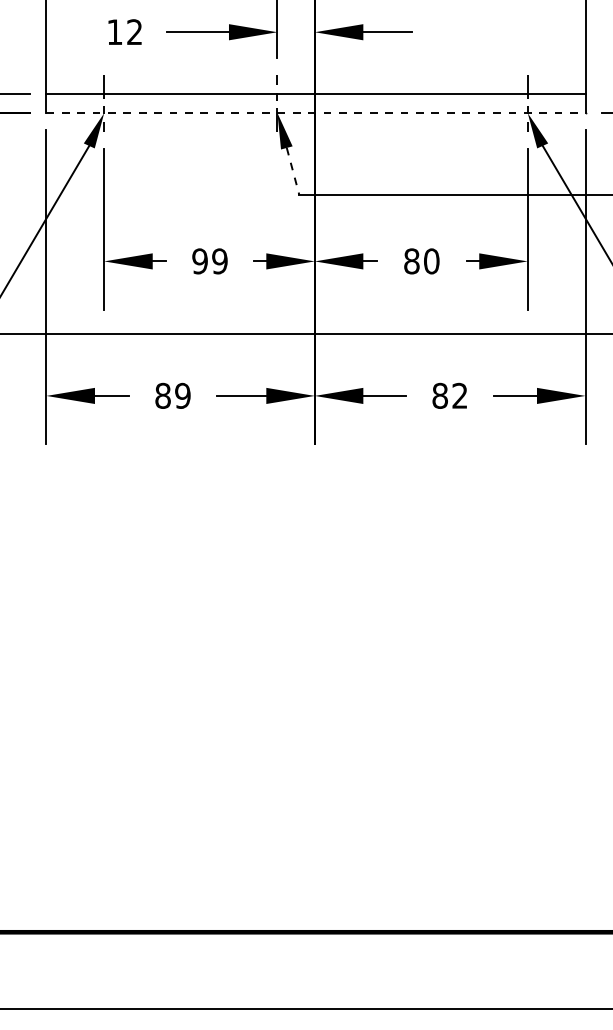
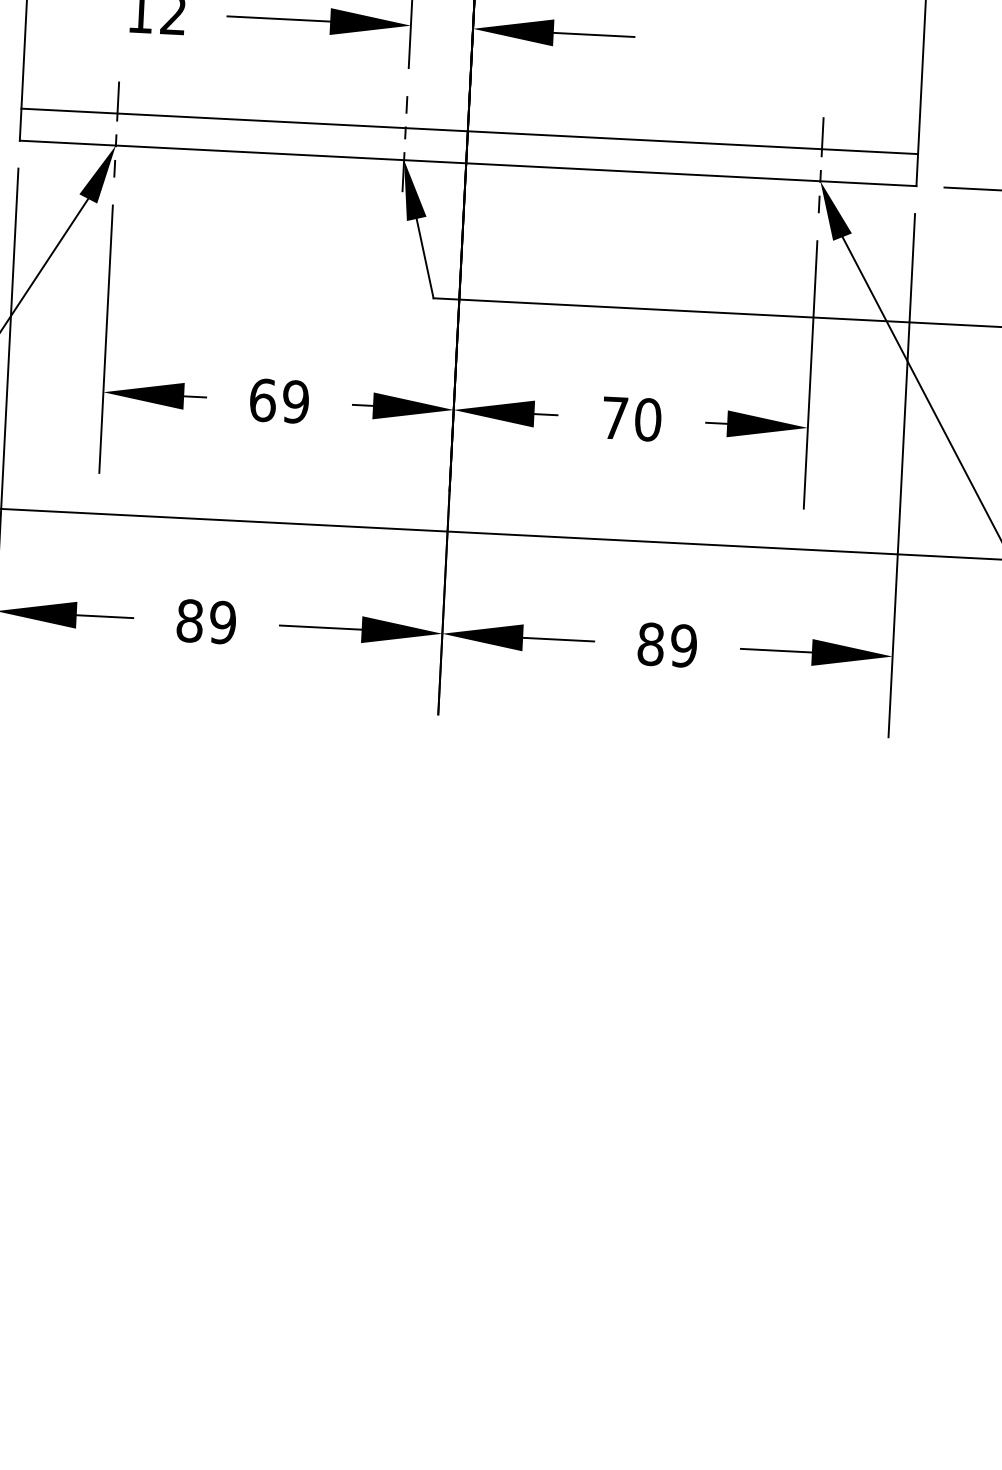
line: (315, 113) -> (467, 164), dashed -> solid
line: (293, 171) -> (425, 258), dashed -> solid
text: (200, 261) -> (263, 400), 99 -> 69
text: (411, 261) -> (614, 418), 80 -> 70
text: (459, 395) -> (683, 645), 82 -> 89

